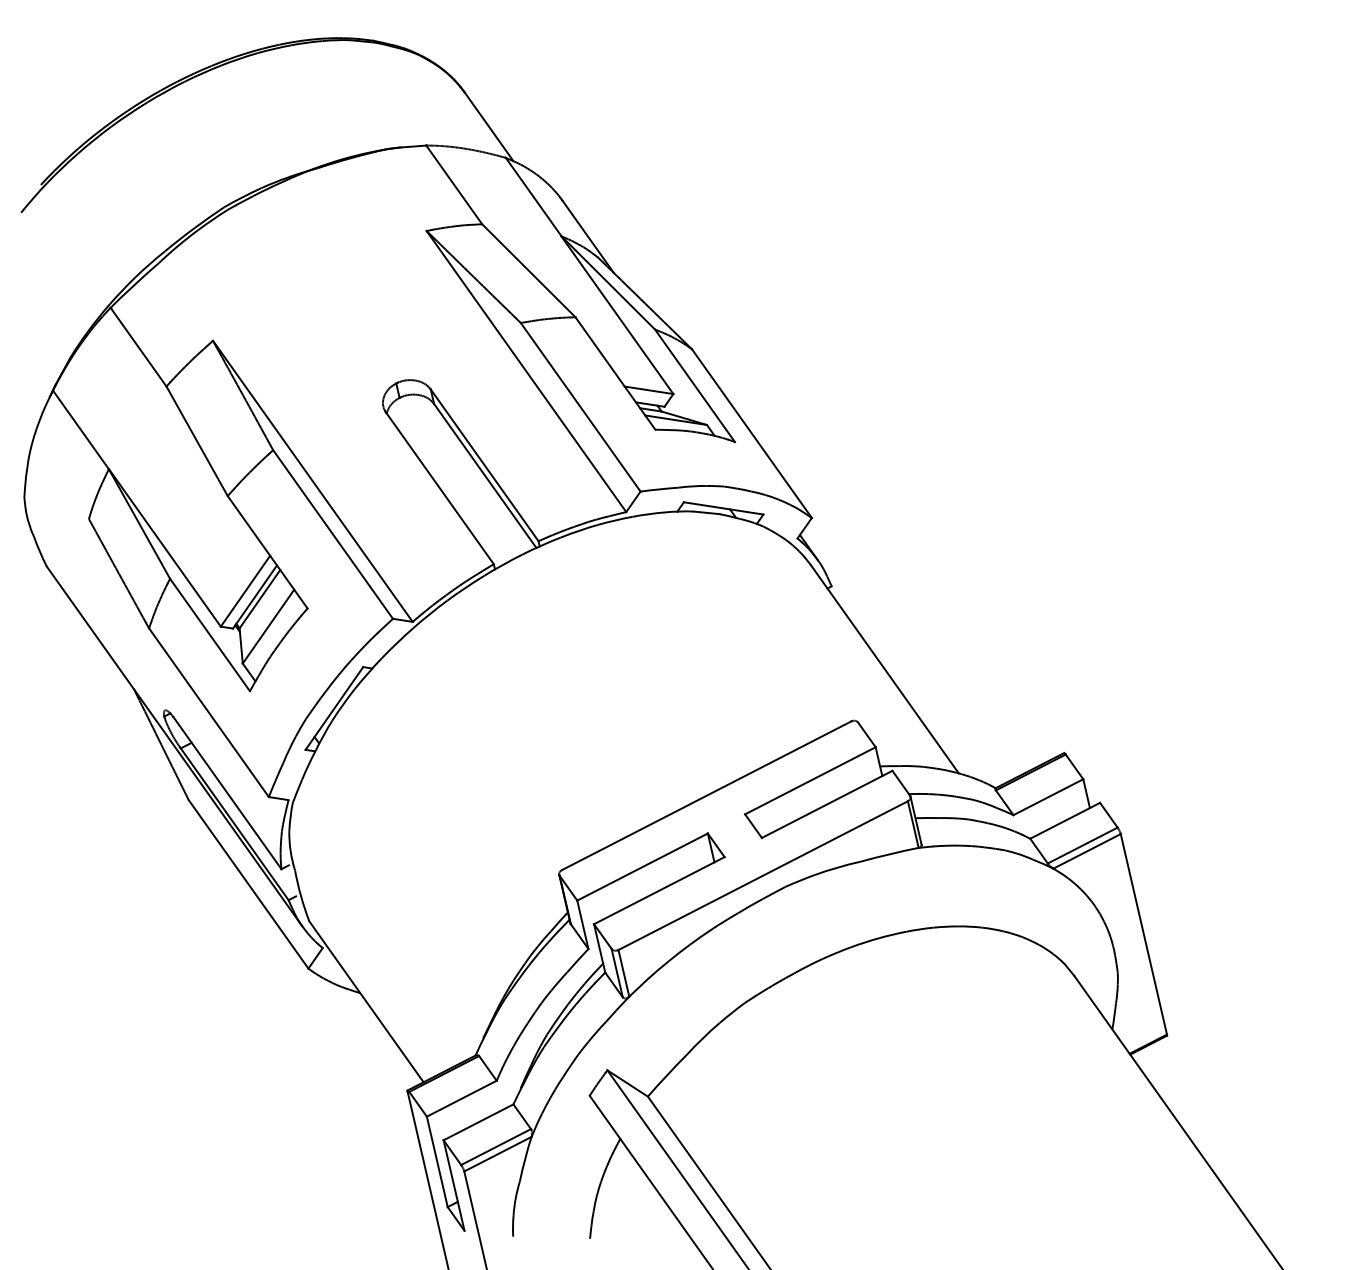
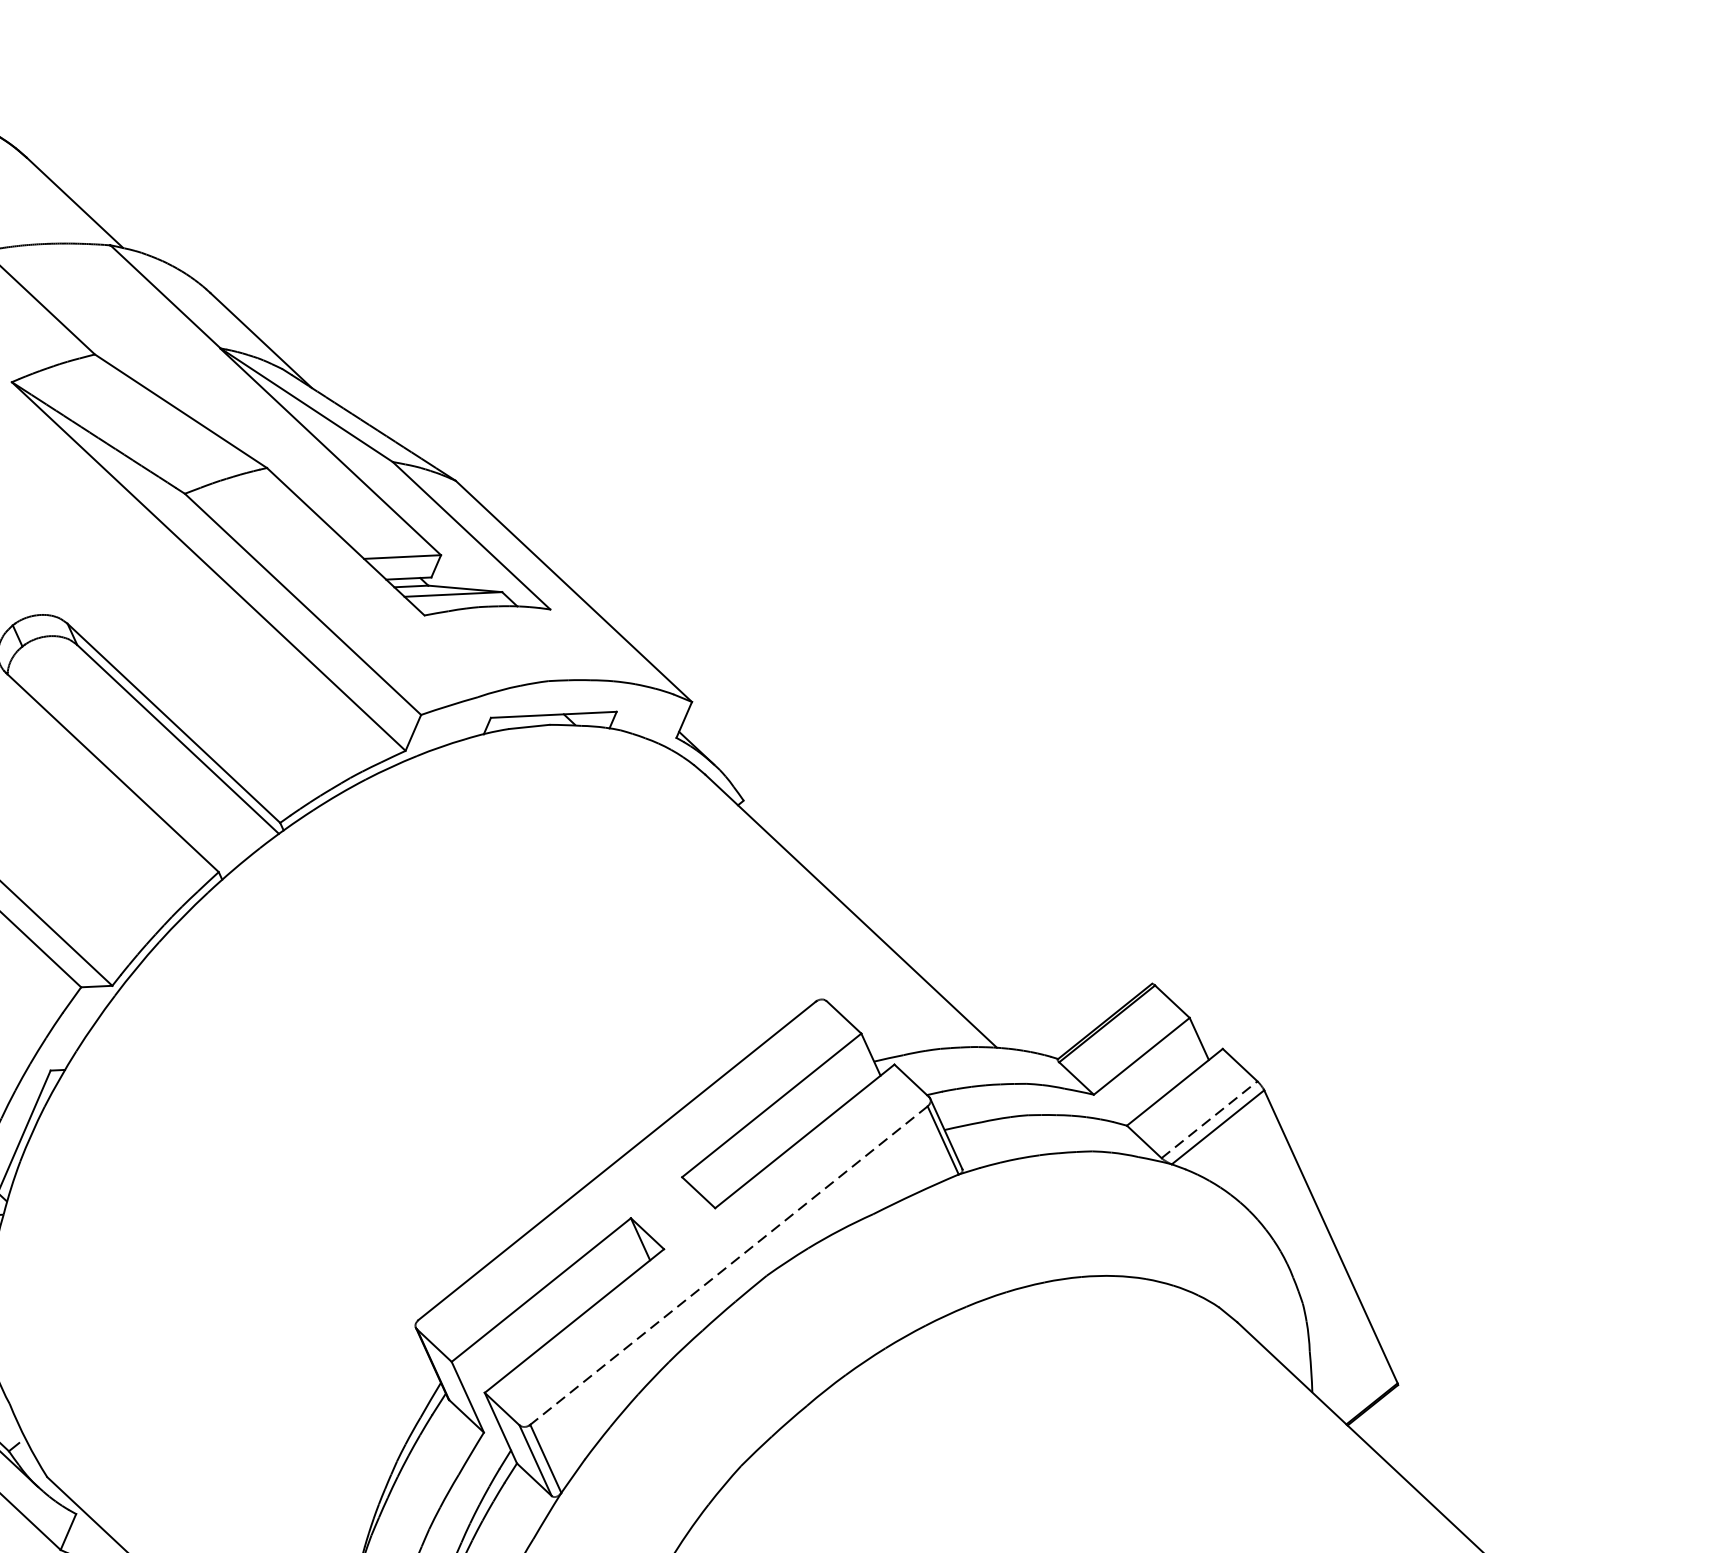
line: (1083, 845) -> (1210, 1119), solid -> dashed
line: (763, 875) -> (729, 1265), solid -> dashed

